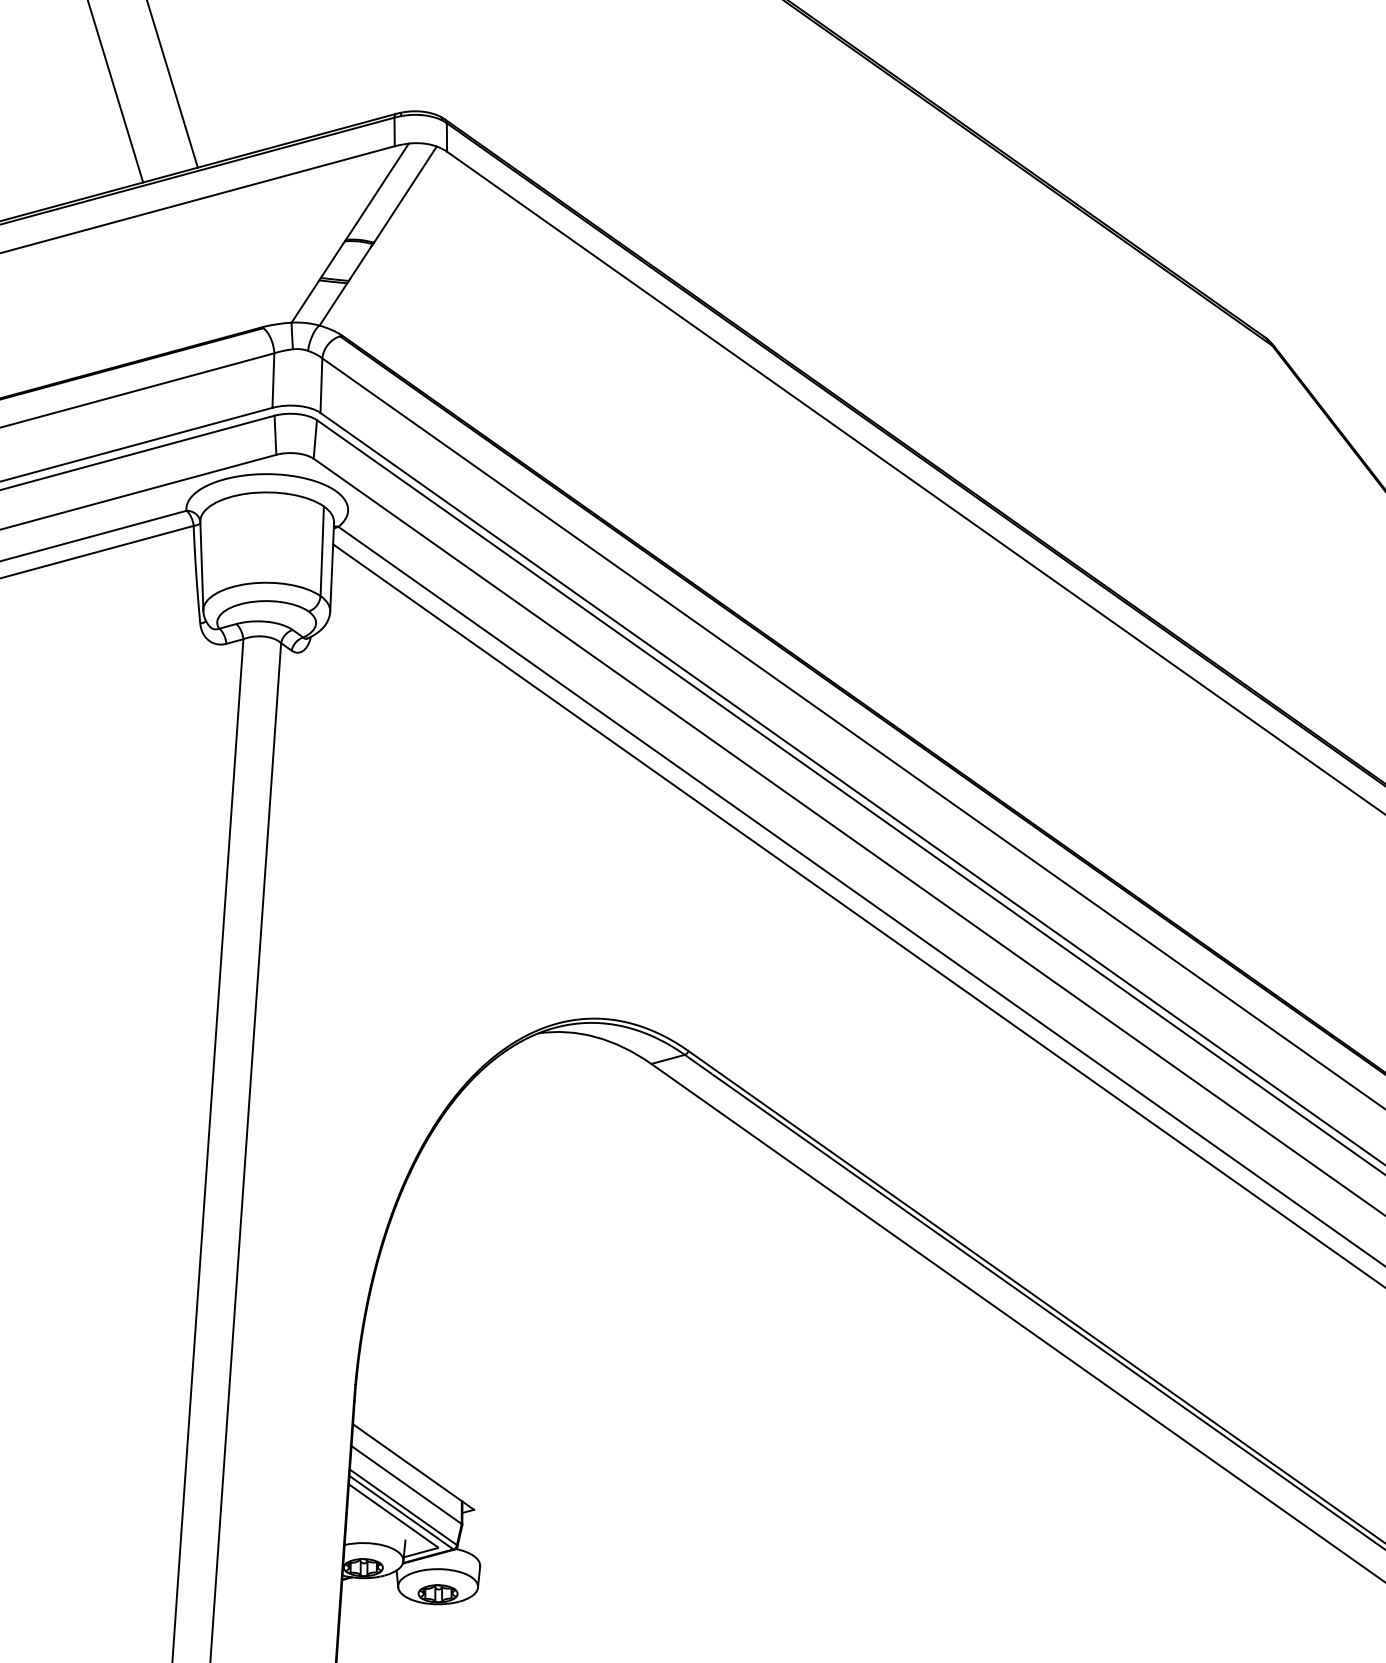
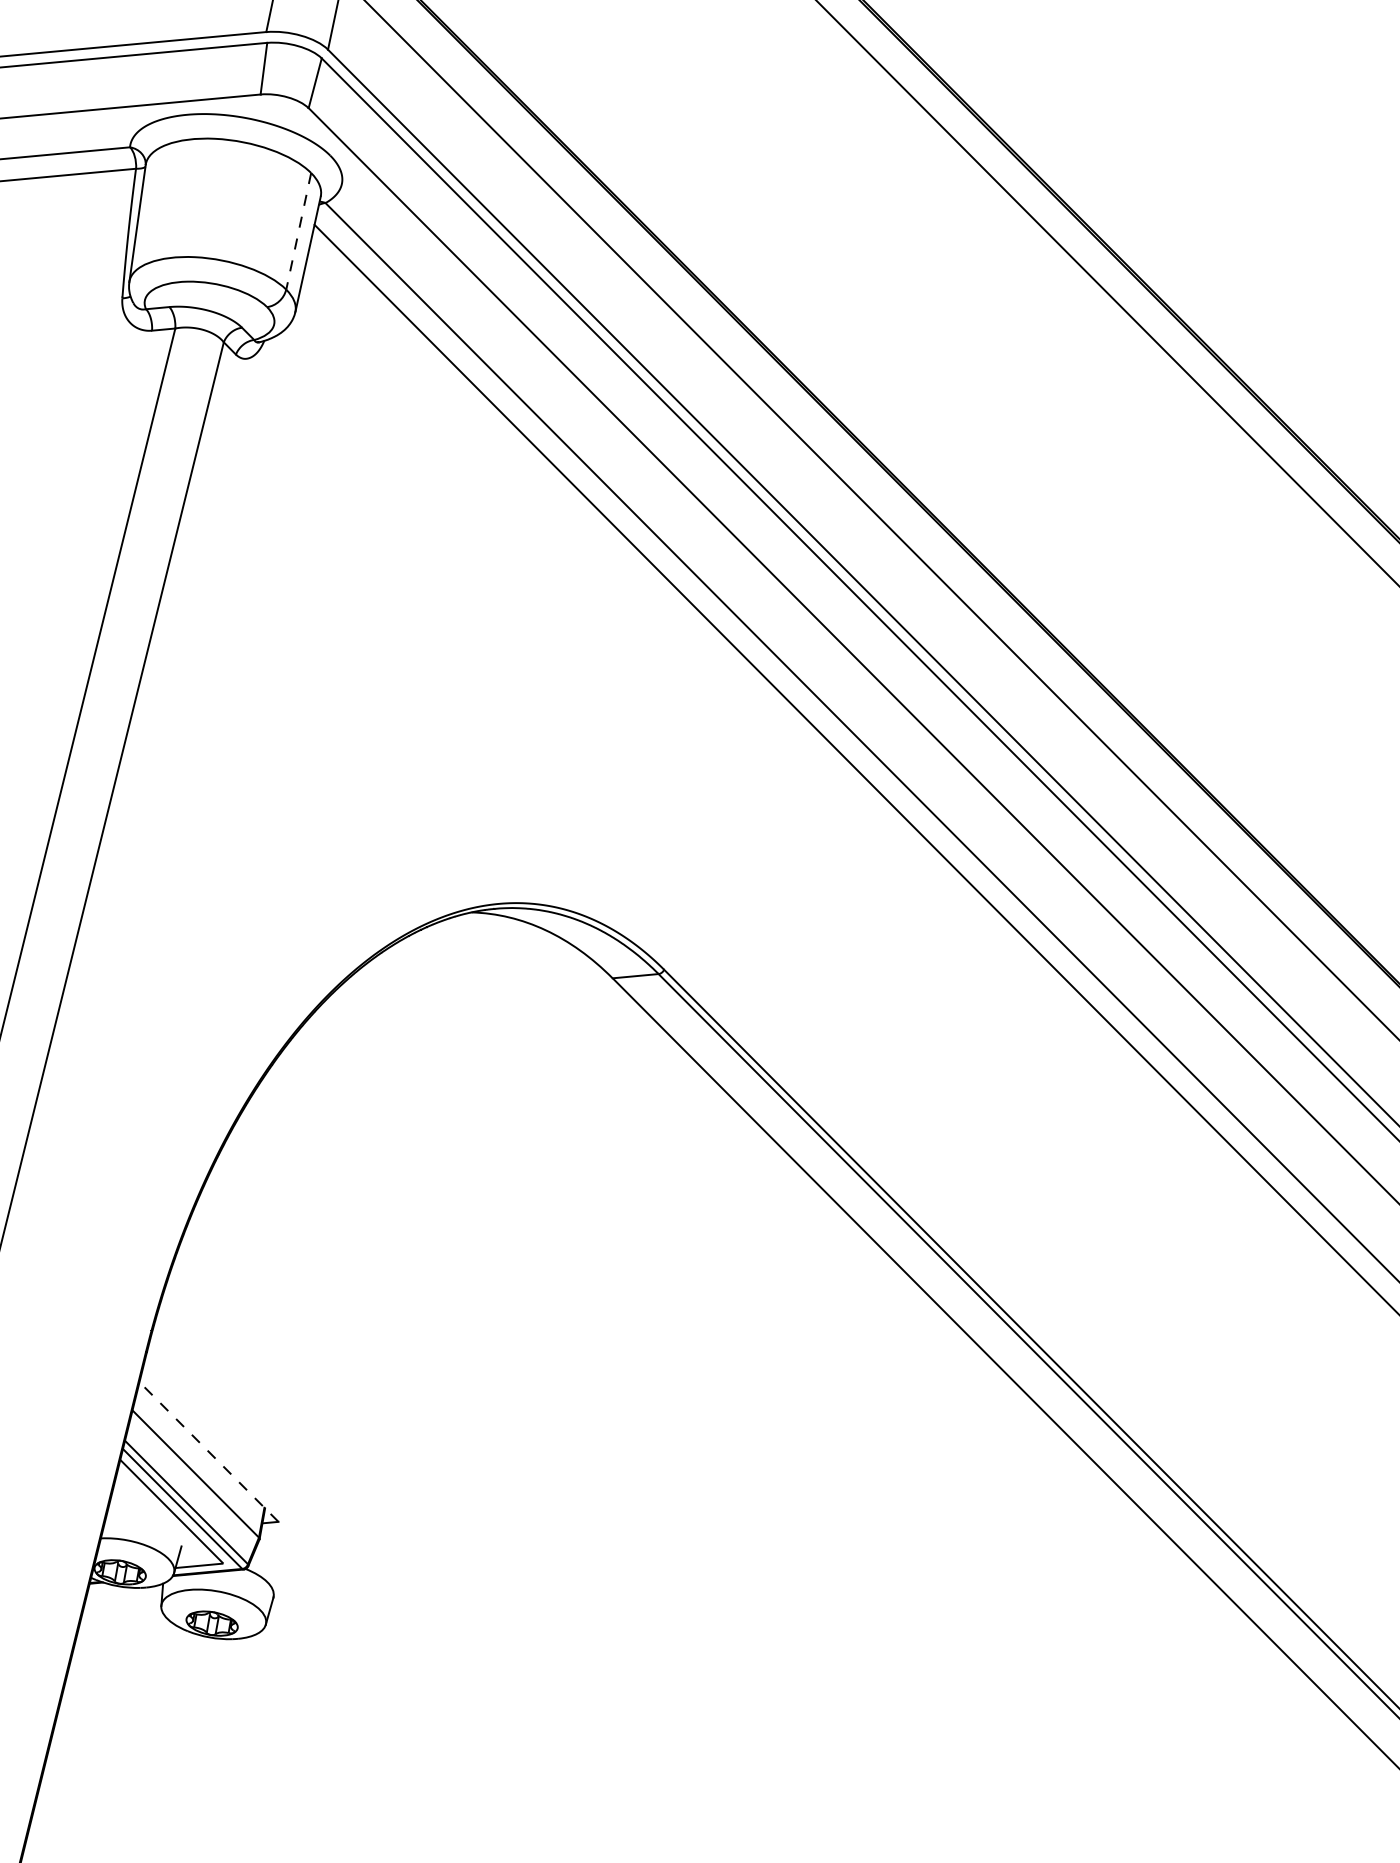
line: (322, 551) -> (298, 231), solid -> dashed
line: (413, 1466) -> (208, 1451), solid -> dashed

